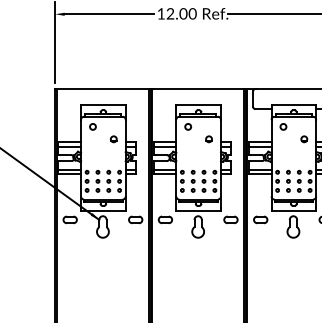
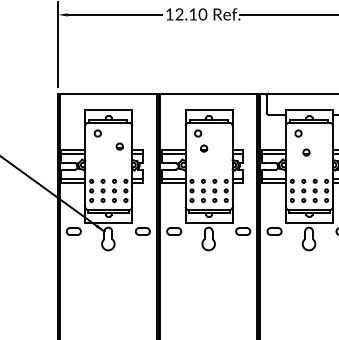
text: (182, 13) -> (192, 14), 12.00 -> 12.10
part: (209, 139) -> (204, 148), moved
part: (304, 139) -> (306, 152), moved

